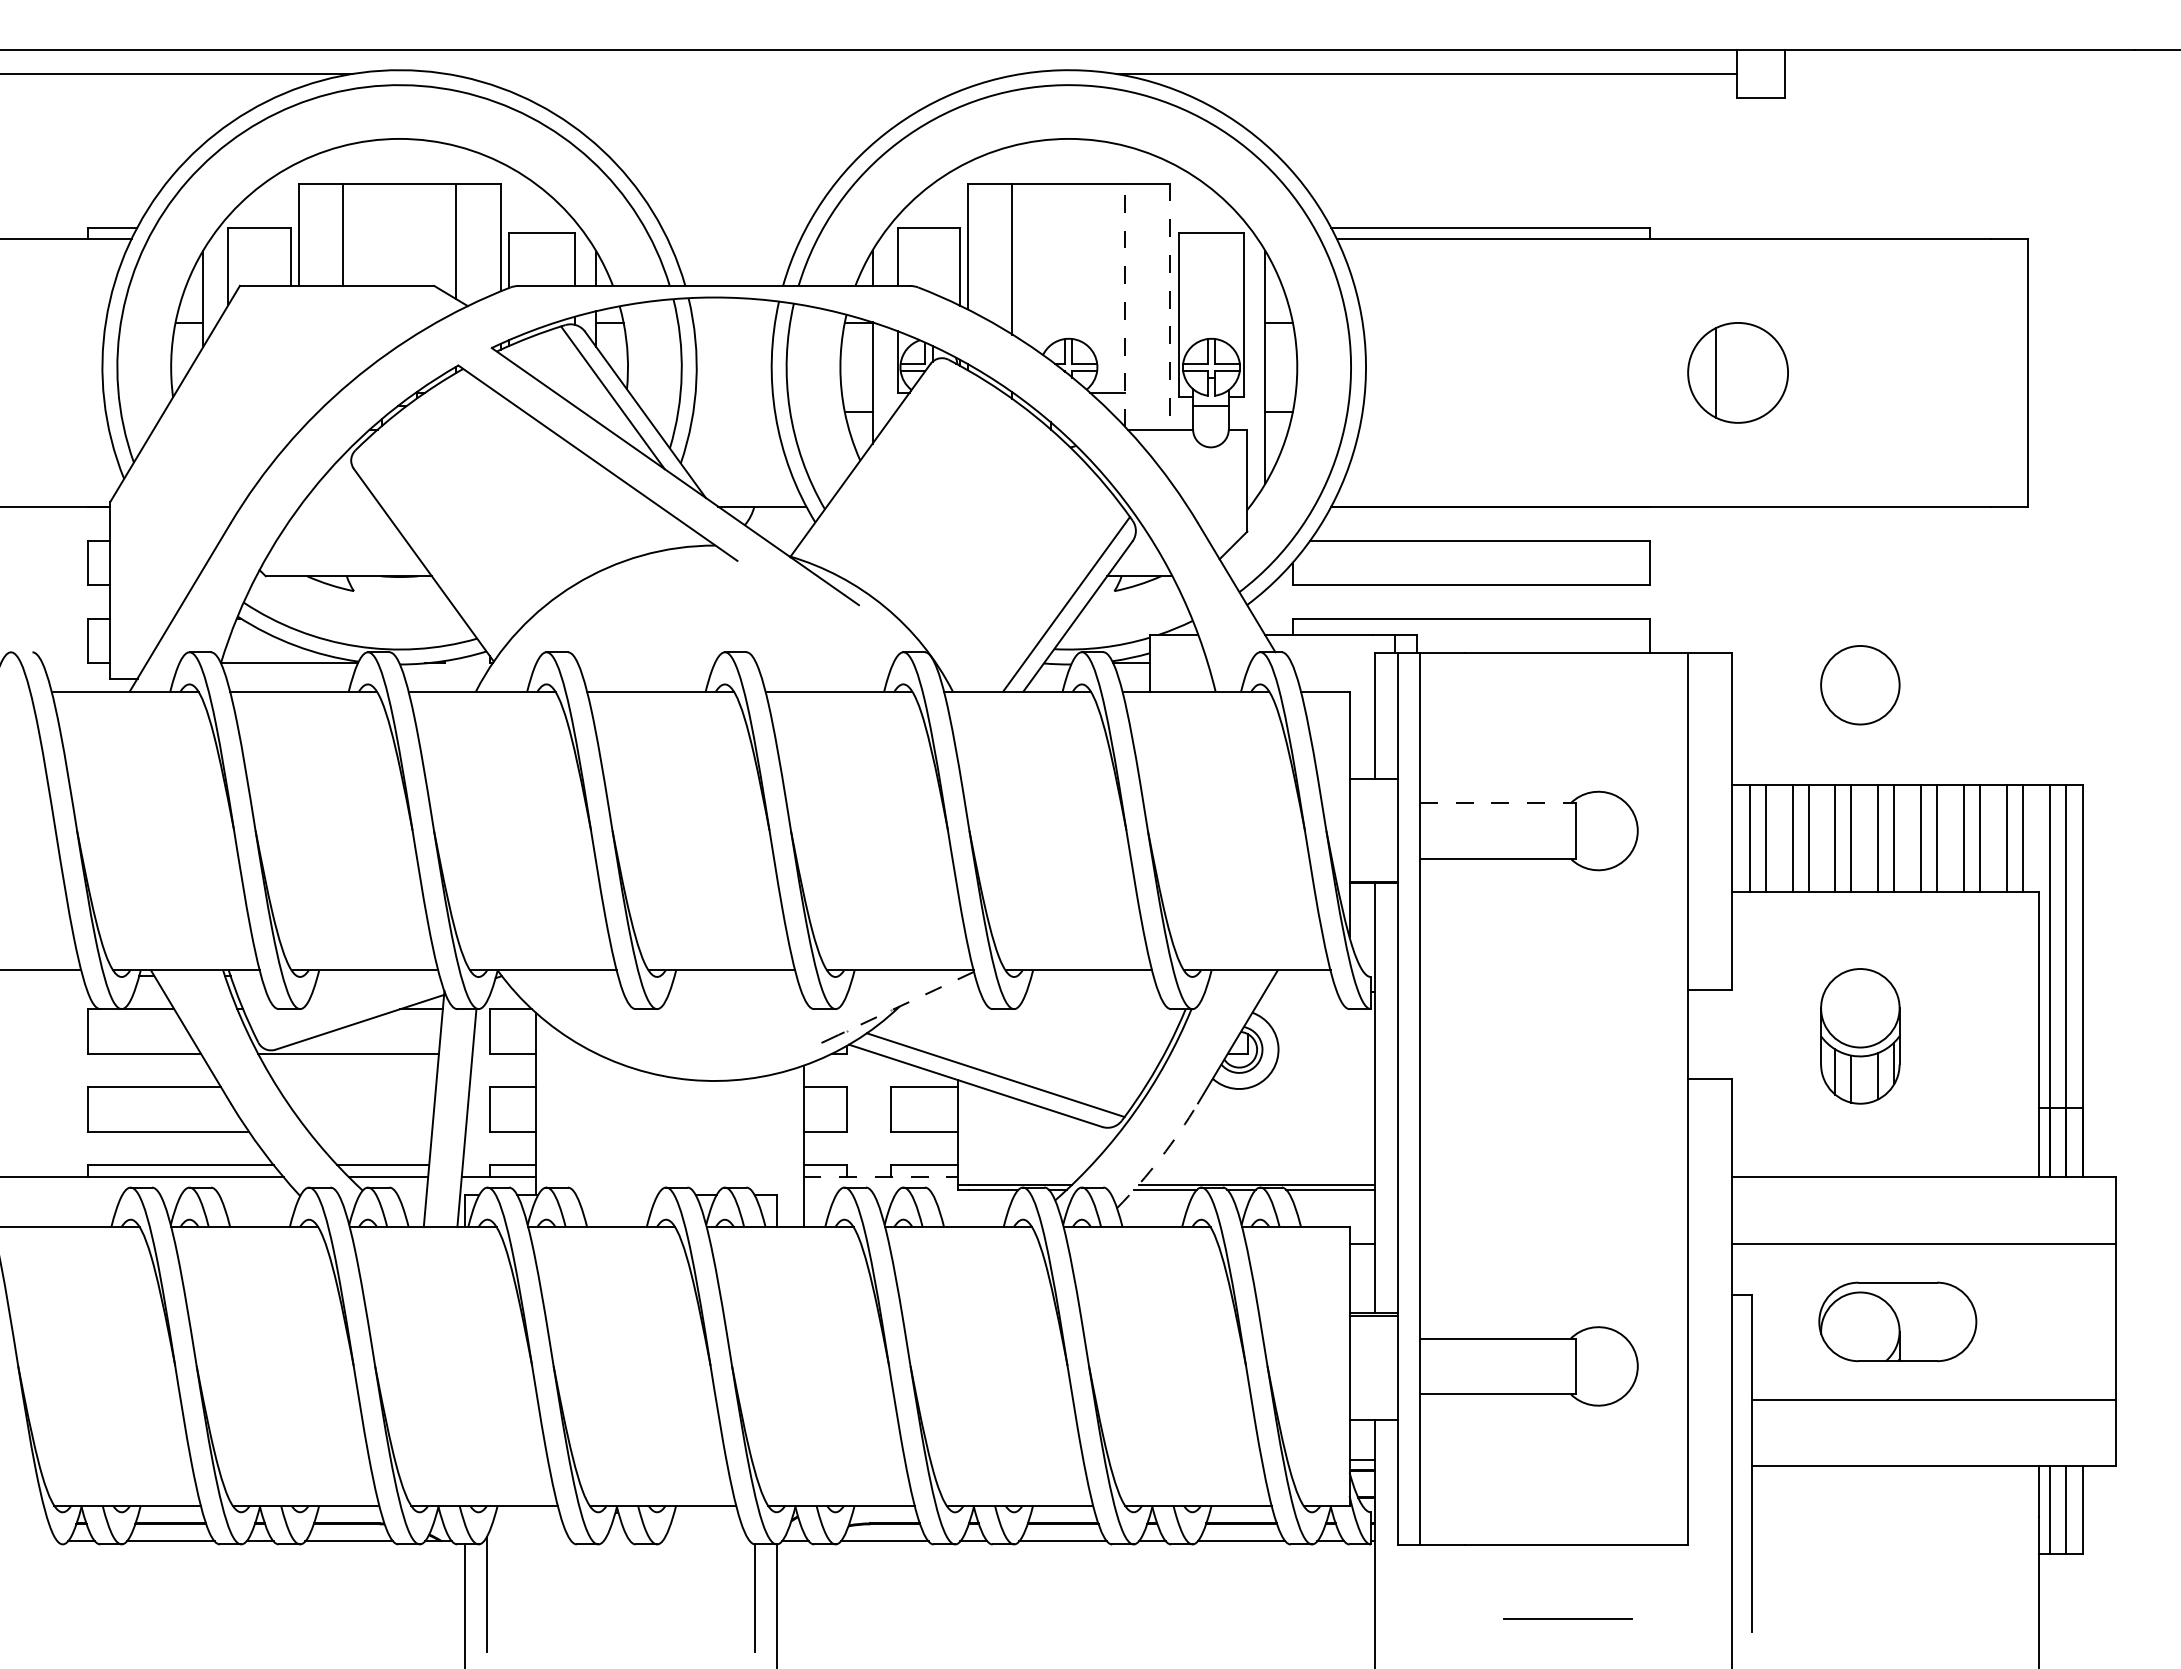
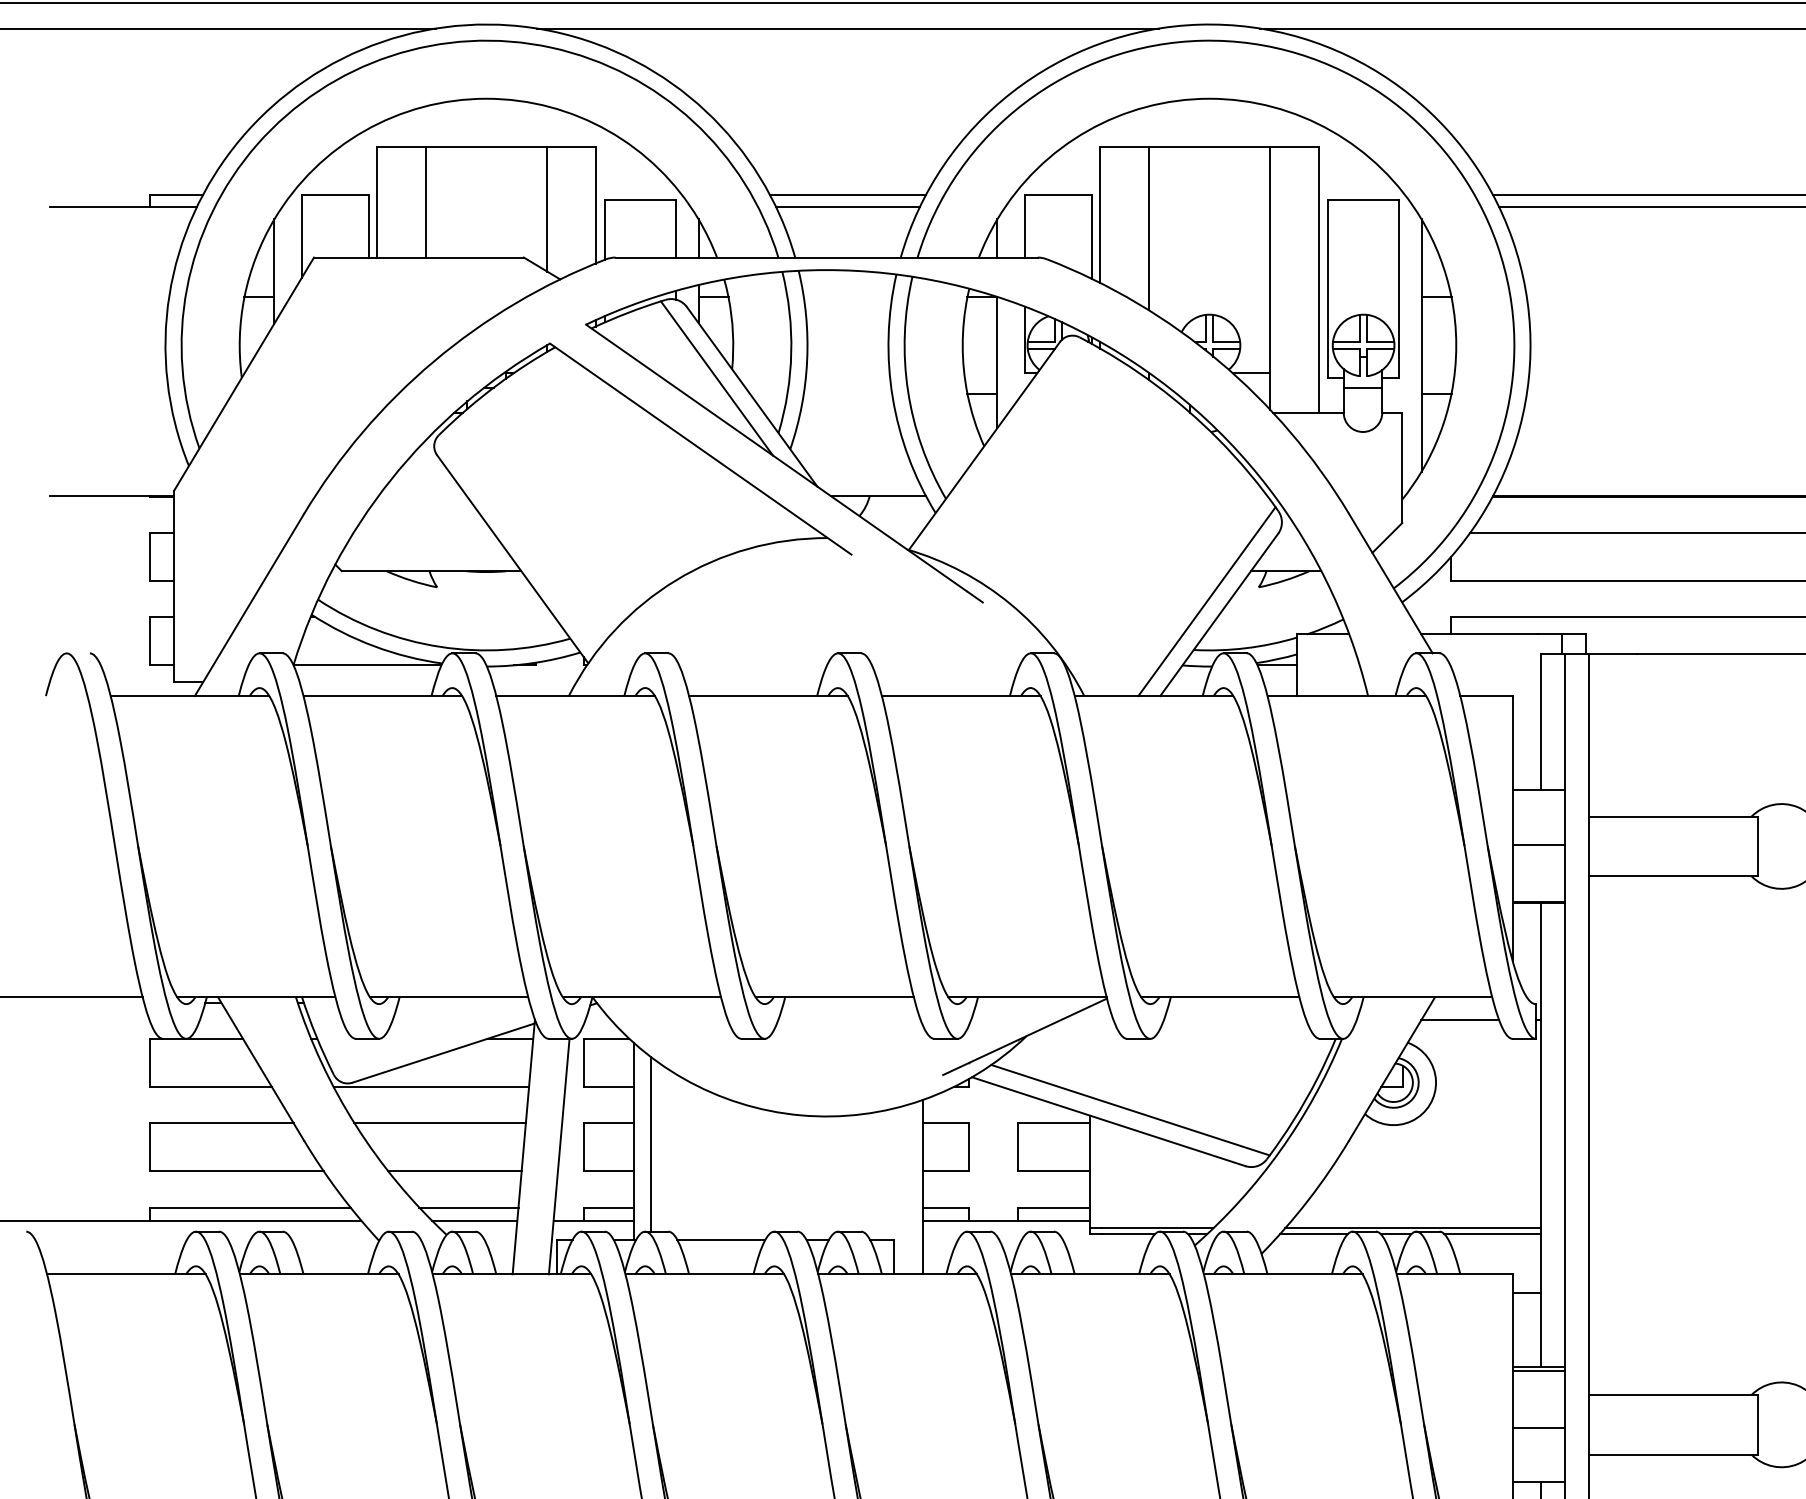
line: (734, 73) -> (848, 28), added
line: (734, 228) -> (848, 195), added
line: (733, 239) -> (847, 207), added
line: (1125, 305) -> (1270, 278), dashed -> solid
line: (1169, 306) -> (1318, 279), dashed -> solid
line: (1498, 803) -> (1673, 816), dashed -> solid
line: (1373, 830) -> (1538, 845), added
line: (1300, 991) -> (1459, 1019), added
line: (906, 1003) -> (1034, 1032), dashed -> solid
line: (356, 1087) -> (439, 1123), added
line: (552, 1106) -> (651, 1144), added
line: (370, 1131) -> (455, 1171), added
arc: (1160, 1158) -> (1308, 1200), dashed -> solid
line: (881, 1177) -> (1007, 1220), dashed -> solid
line: (616, 1195) -> (720, 1240), added
line: (1373, 1369) -> (1538, 1428), added

